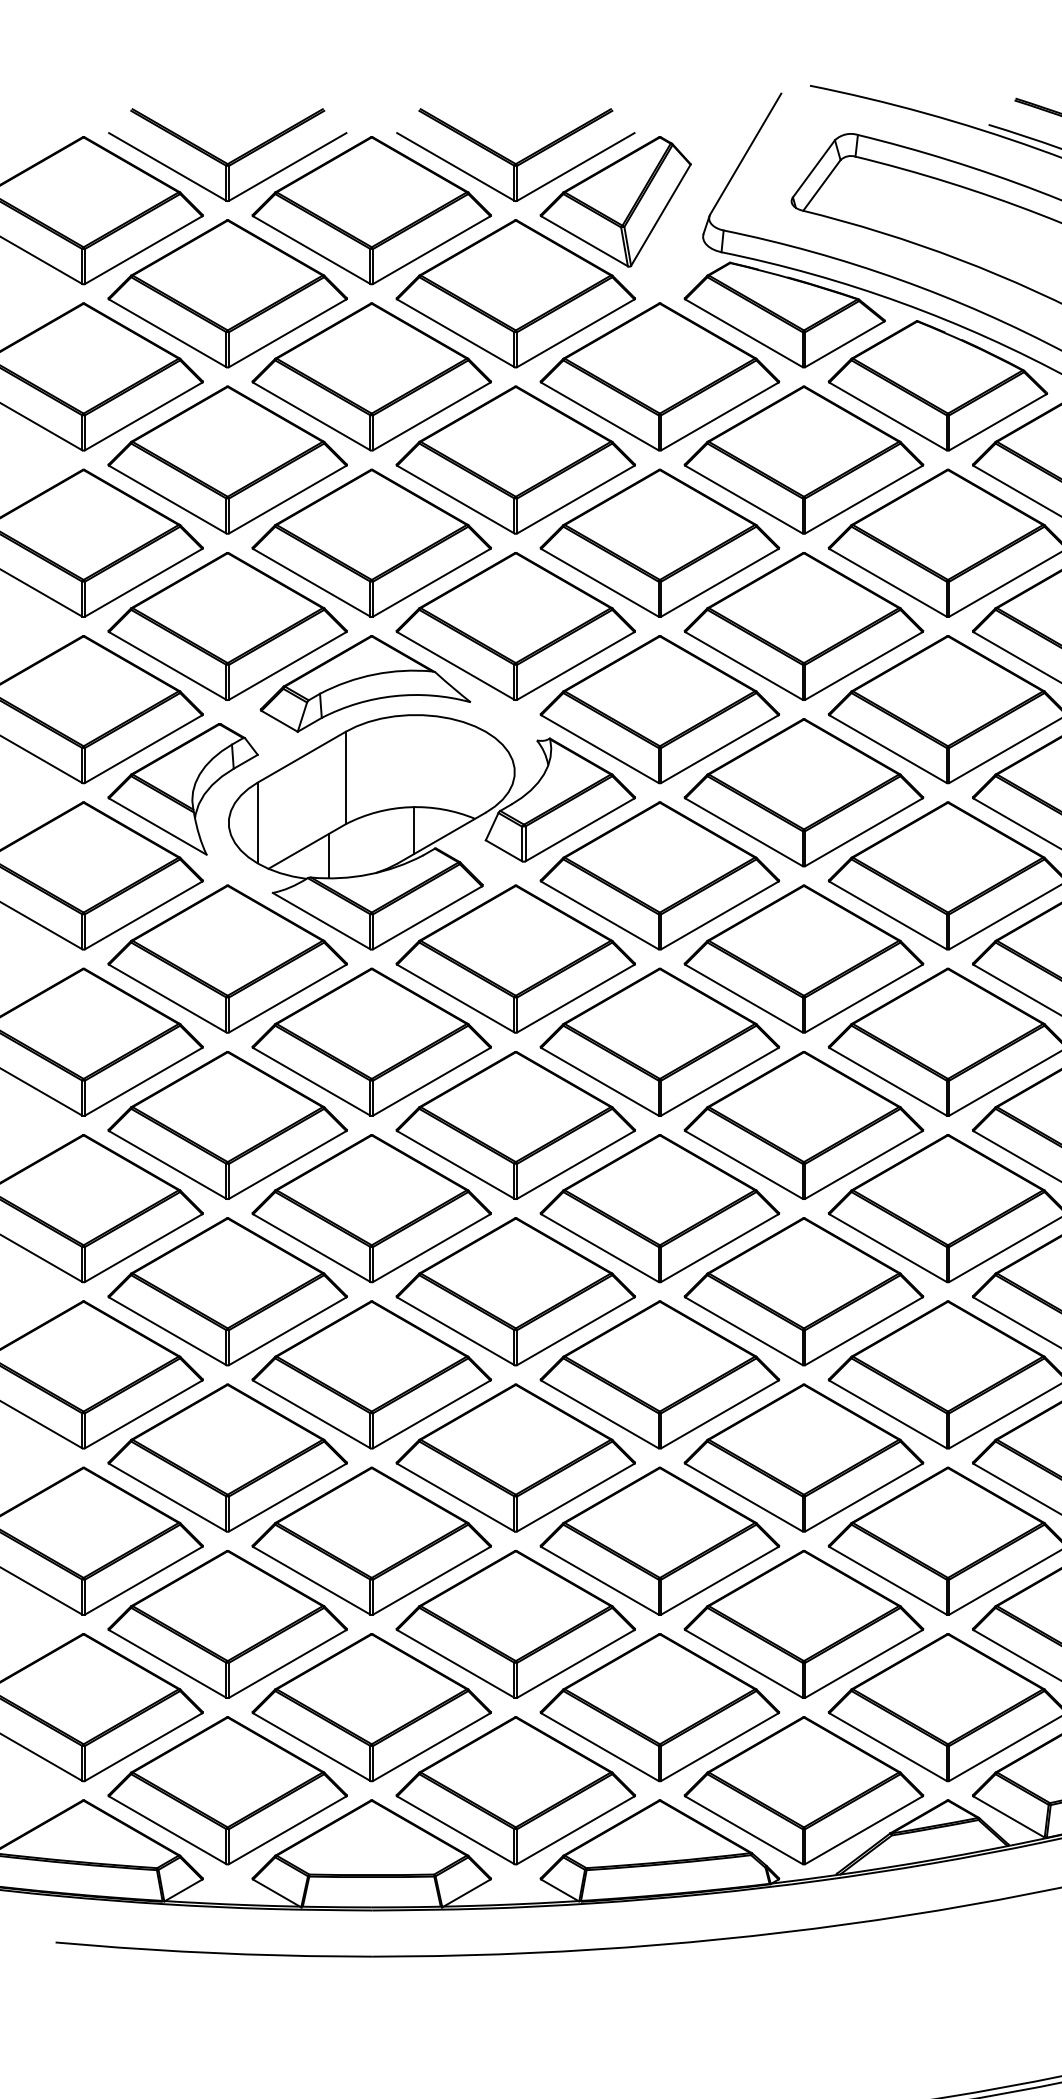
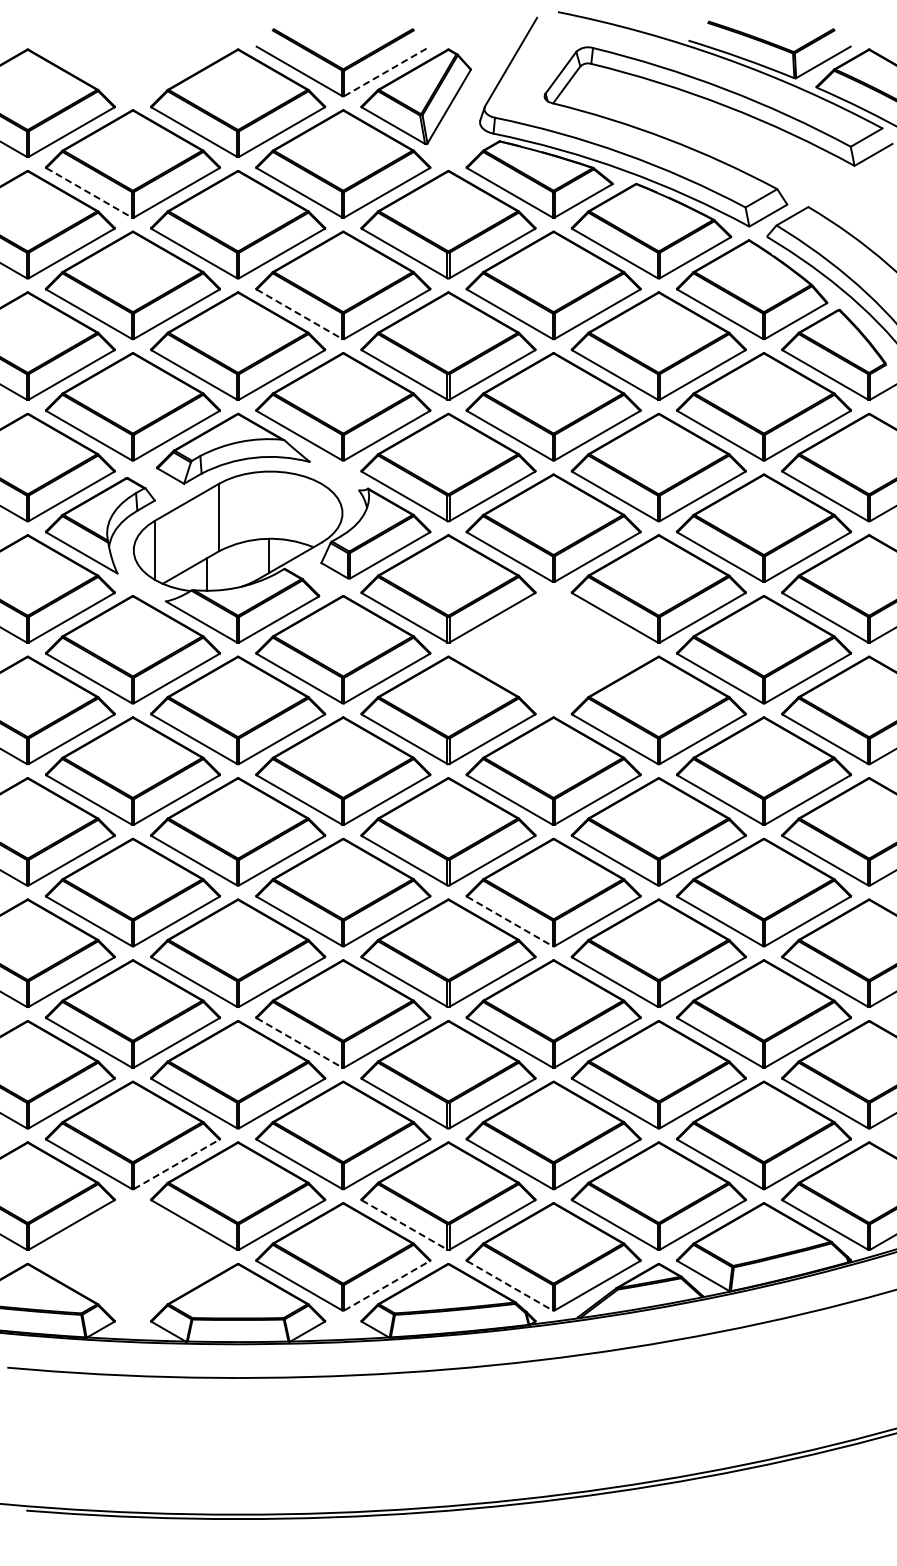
part: (227, 154) -> (132, 62), removed
line: (576, 167) -> (387, 71), solid -> dashed
line: (168, 334) -> (89, 193), solid -> dashed
line: (455, 499) -> (299, 314), solid -> dashed
part: (803, 958) -> (553, 649), removed
line: (744, 1331) -> (510, 921), solid -> dashed
line: (455, 1498) -> (299, 1043), solid -> dashed
line: (288, 1664) -> (177, 1164), solid -> dashed
line: (601, 1747) -> (405, 1225), solid -> dashed
part: (227, 1790) -> (132, 1256), removed
line: (576, 1829) -> (387, 1285), solid -> dashed
line: (744, 1831) -> (510, 1286), solid -> dashed

